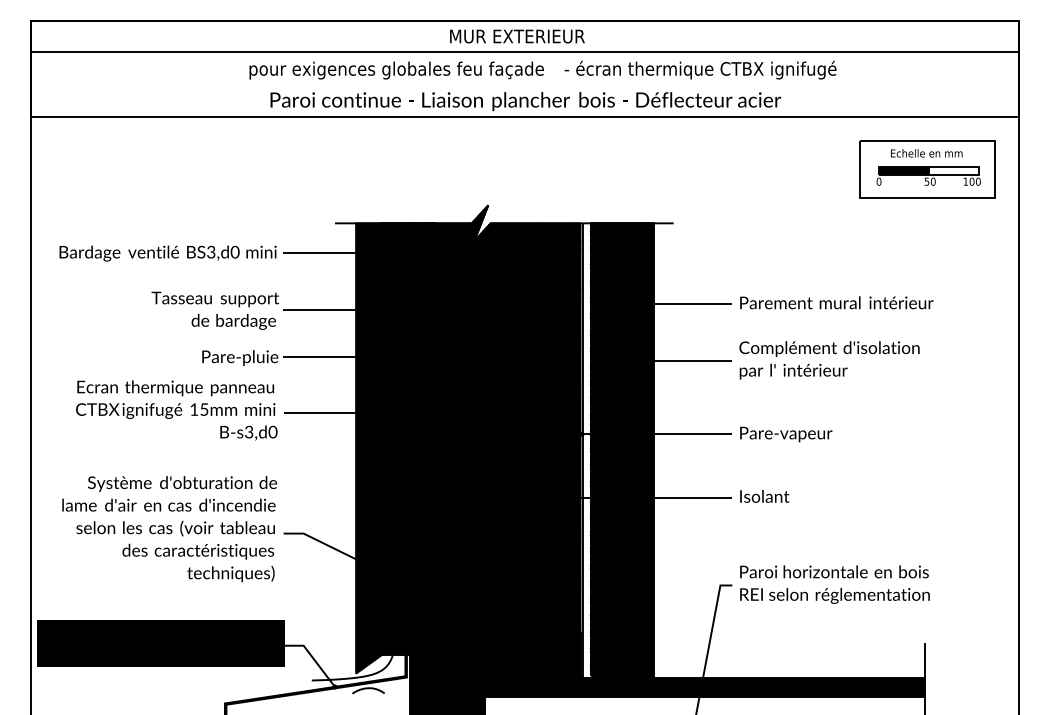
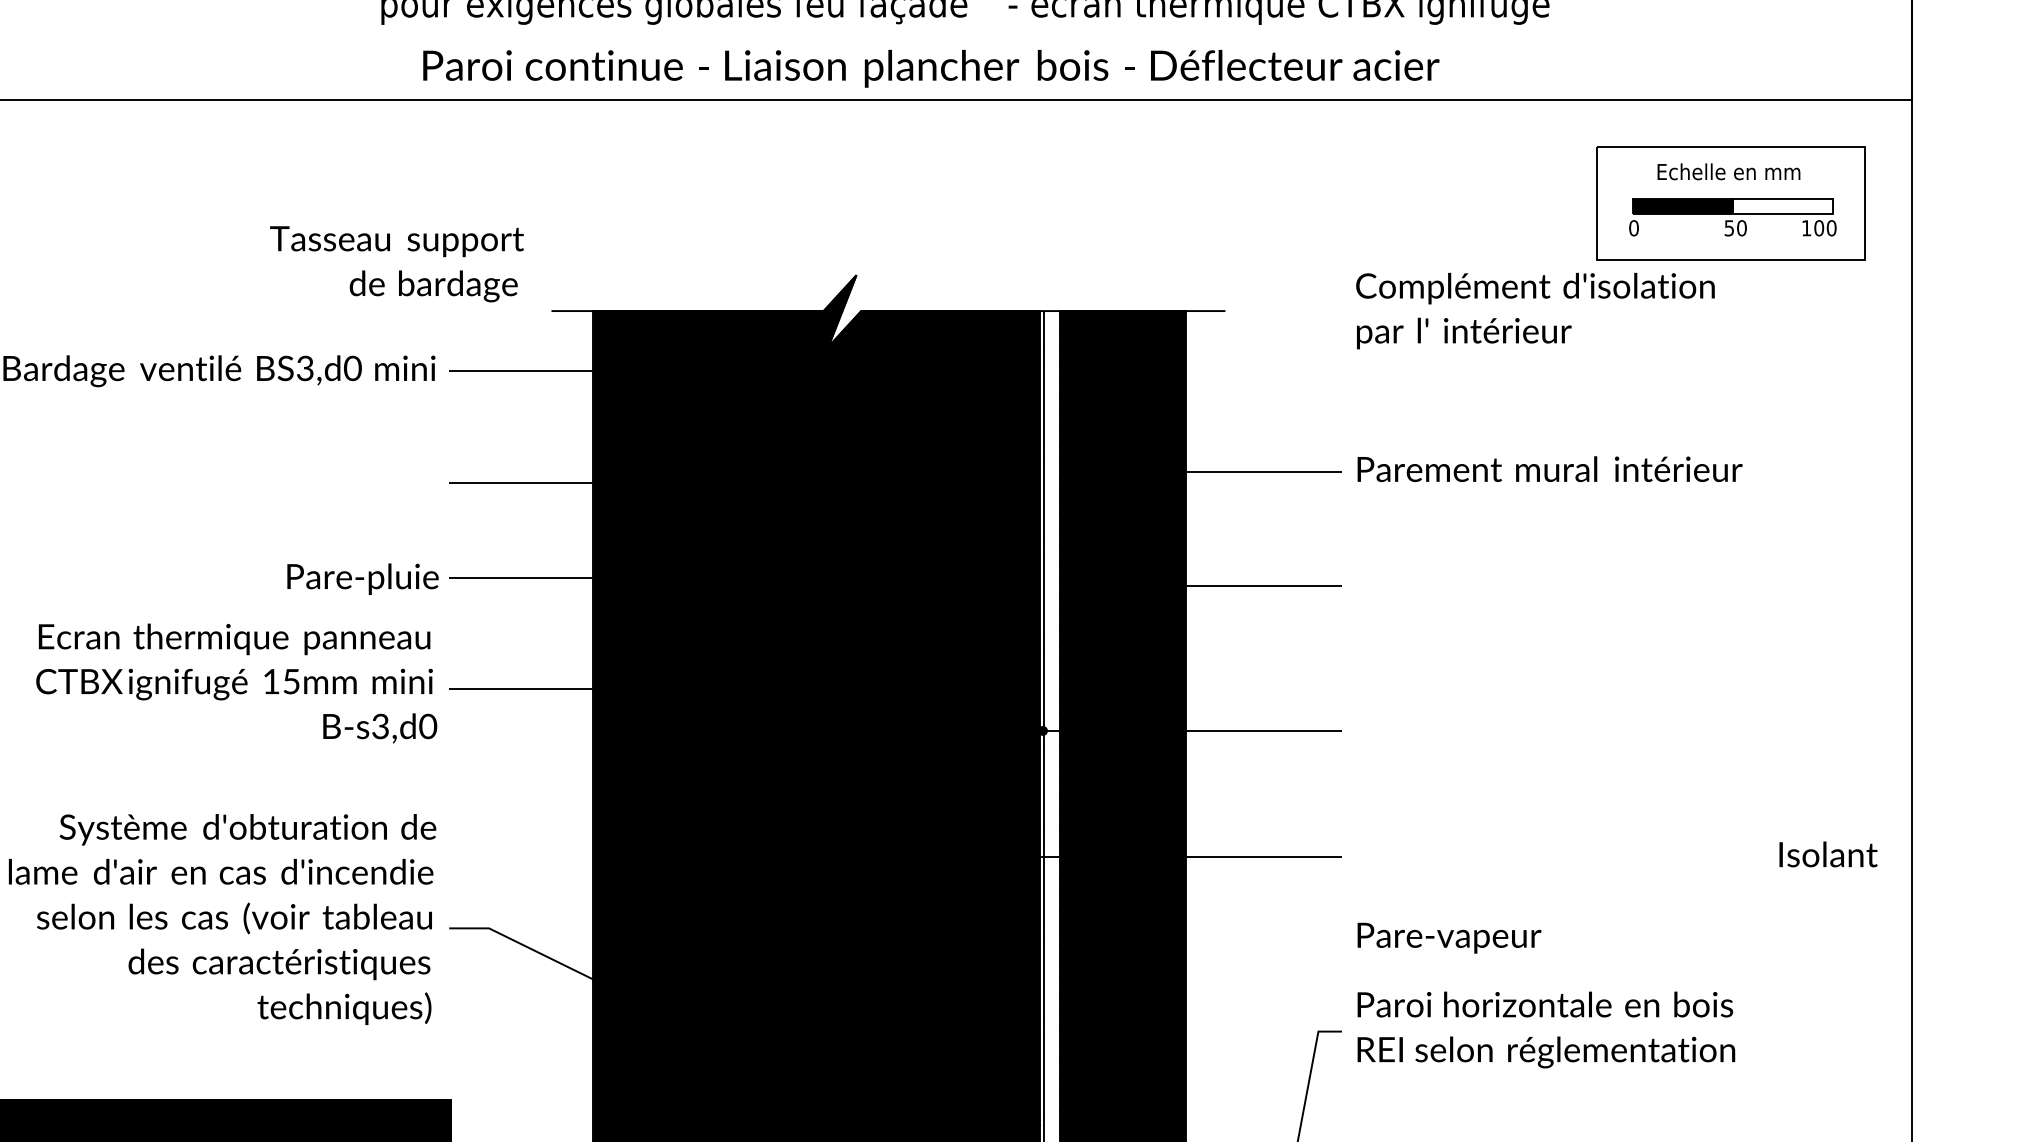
text: (214, 310) -> (395, 263), moved
text: (829, 360) -> (1535, 311), moved
text: (786, 434) -> (1449, 938), moved
text: (764, 496) -> (1827, 854), moved

